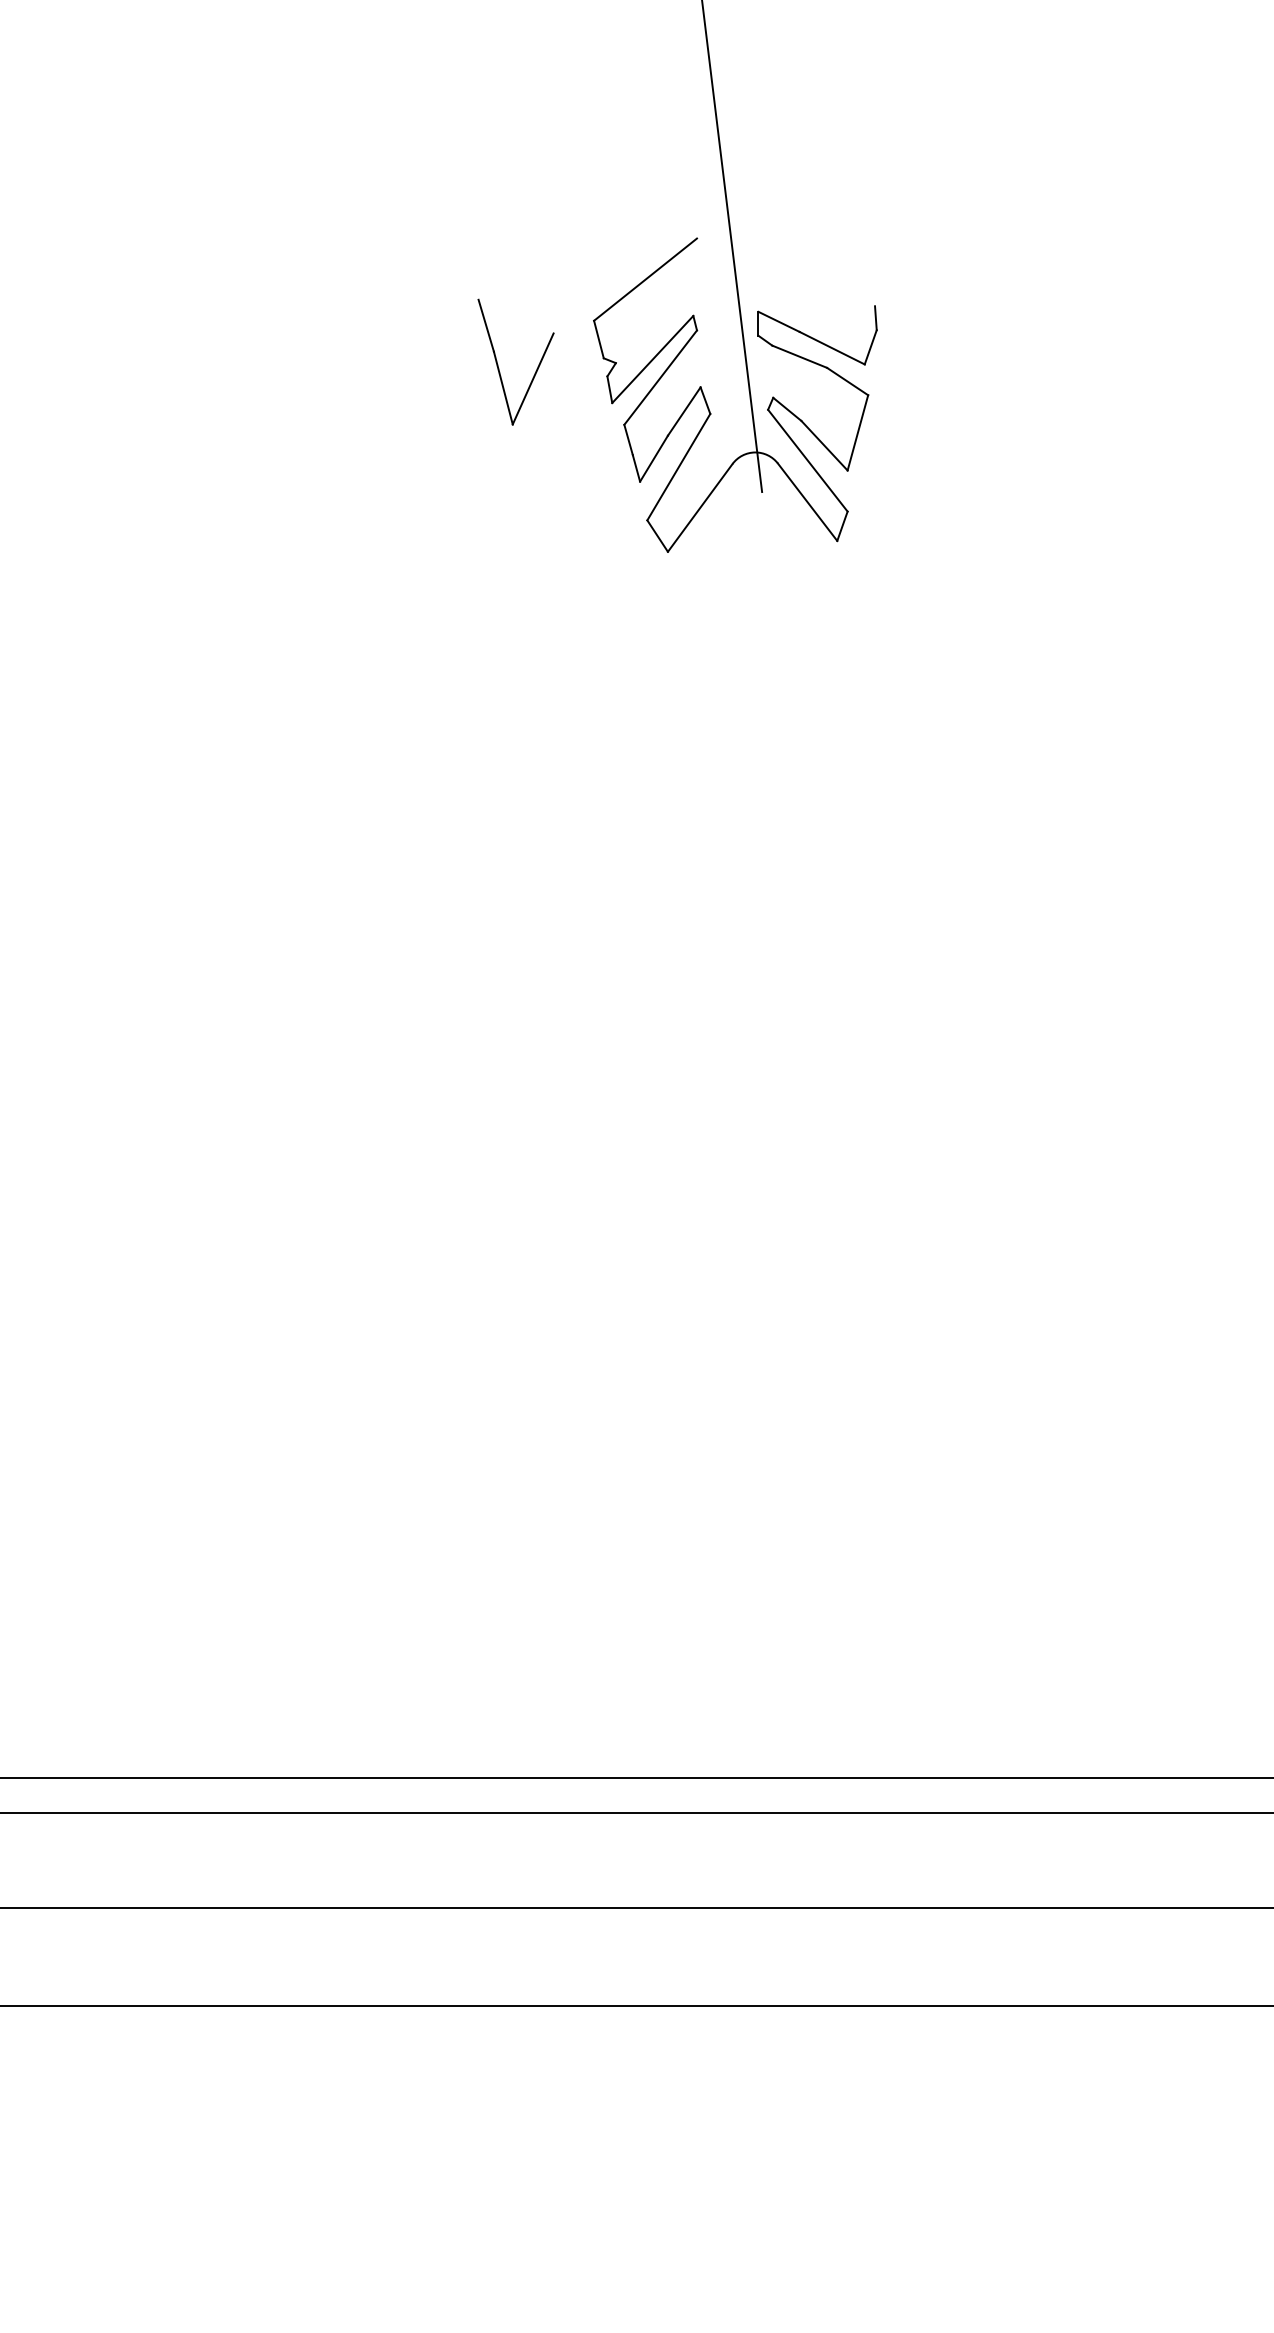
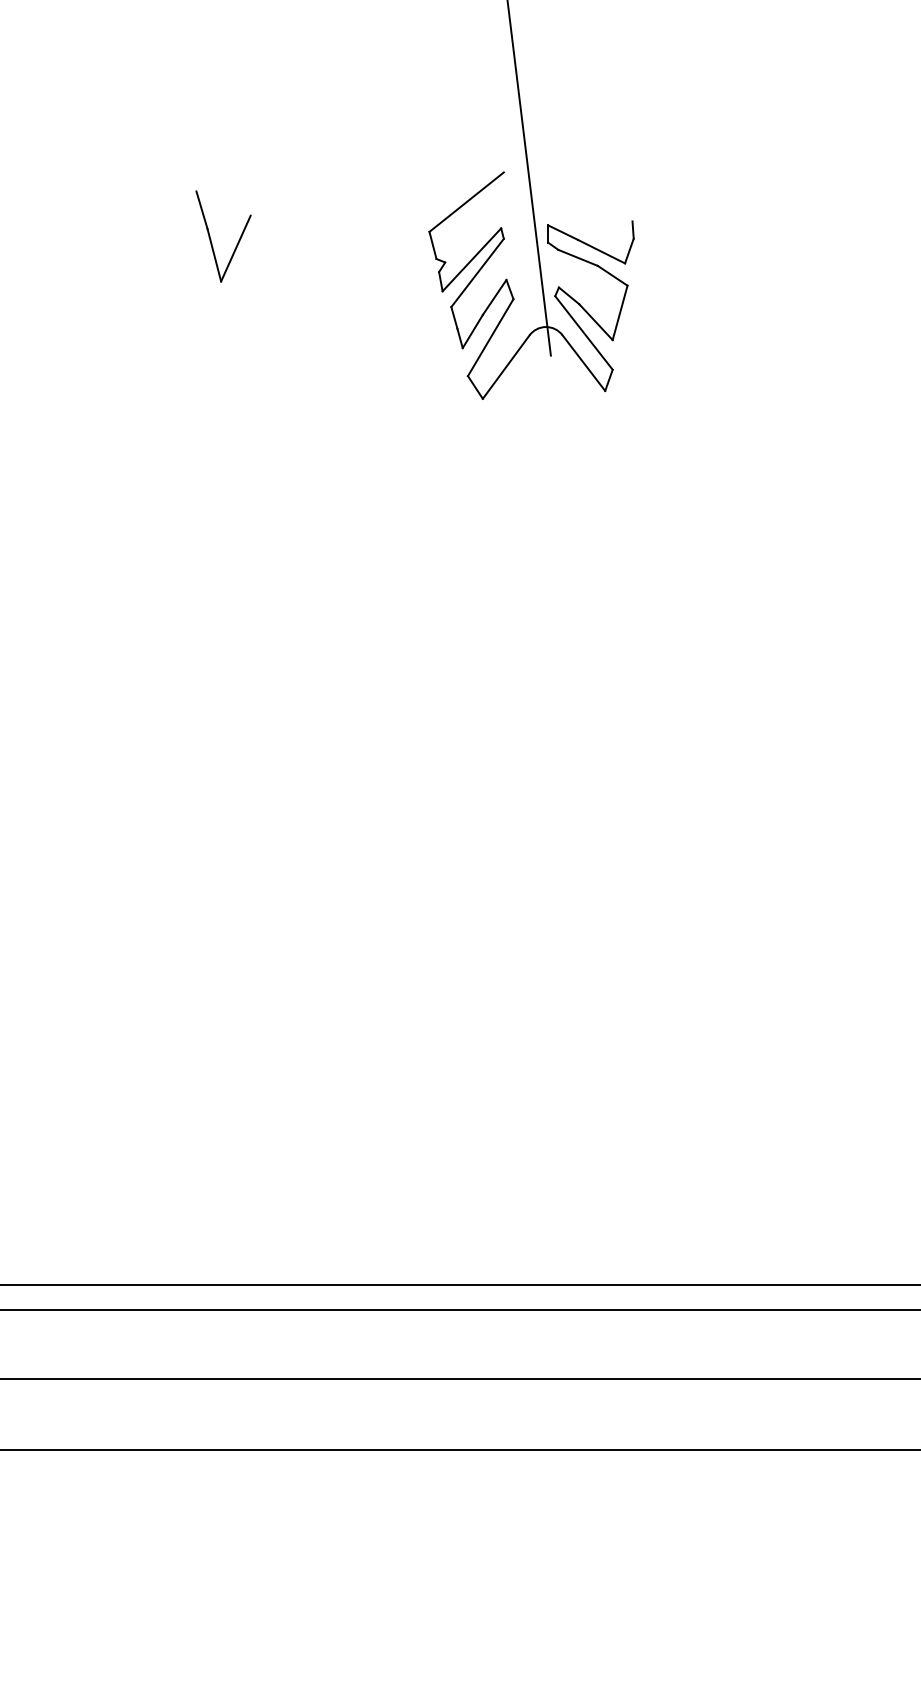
part: (498, 364) -> (210, 238), moved

